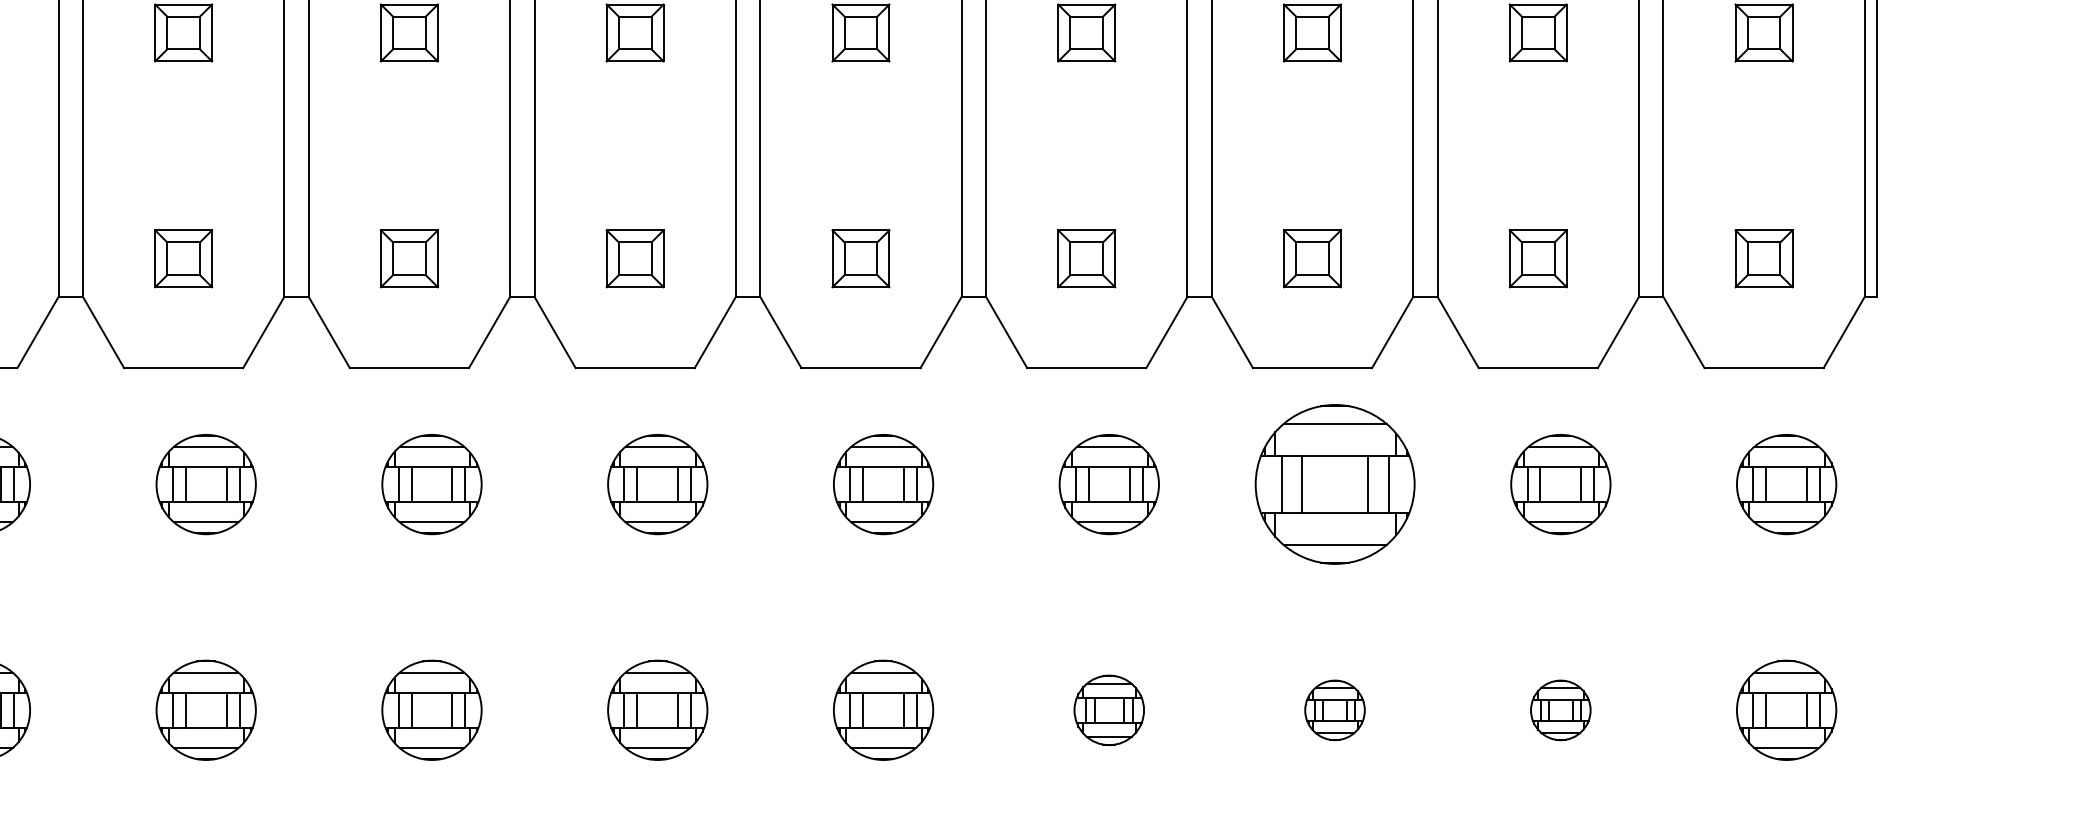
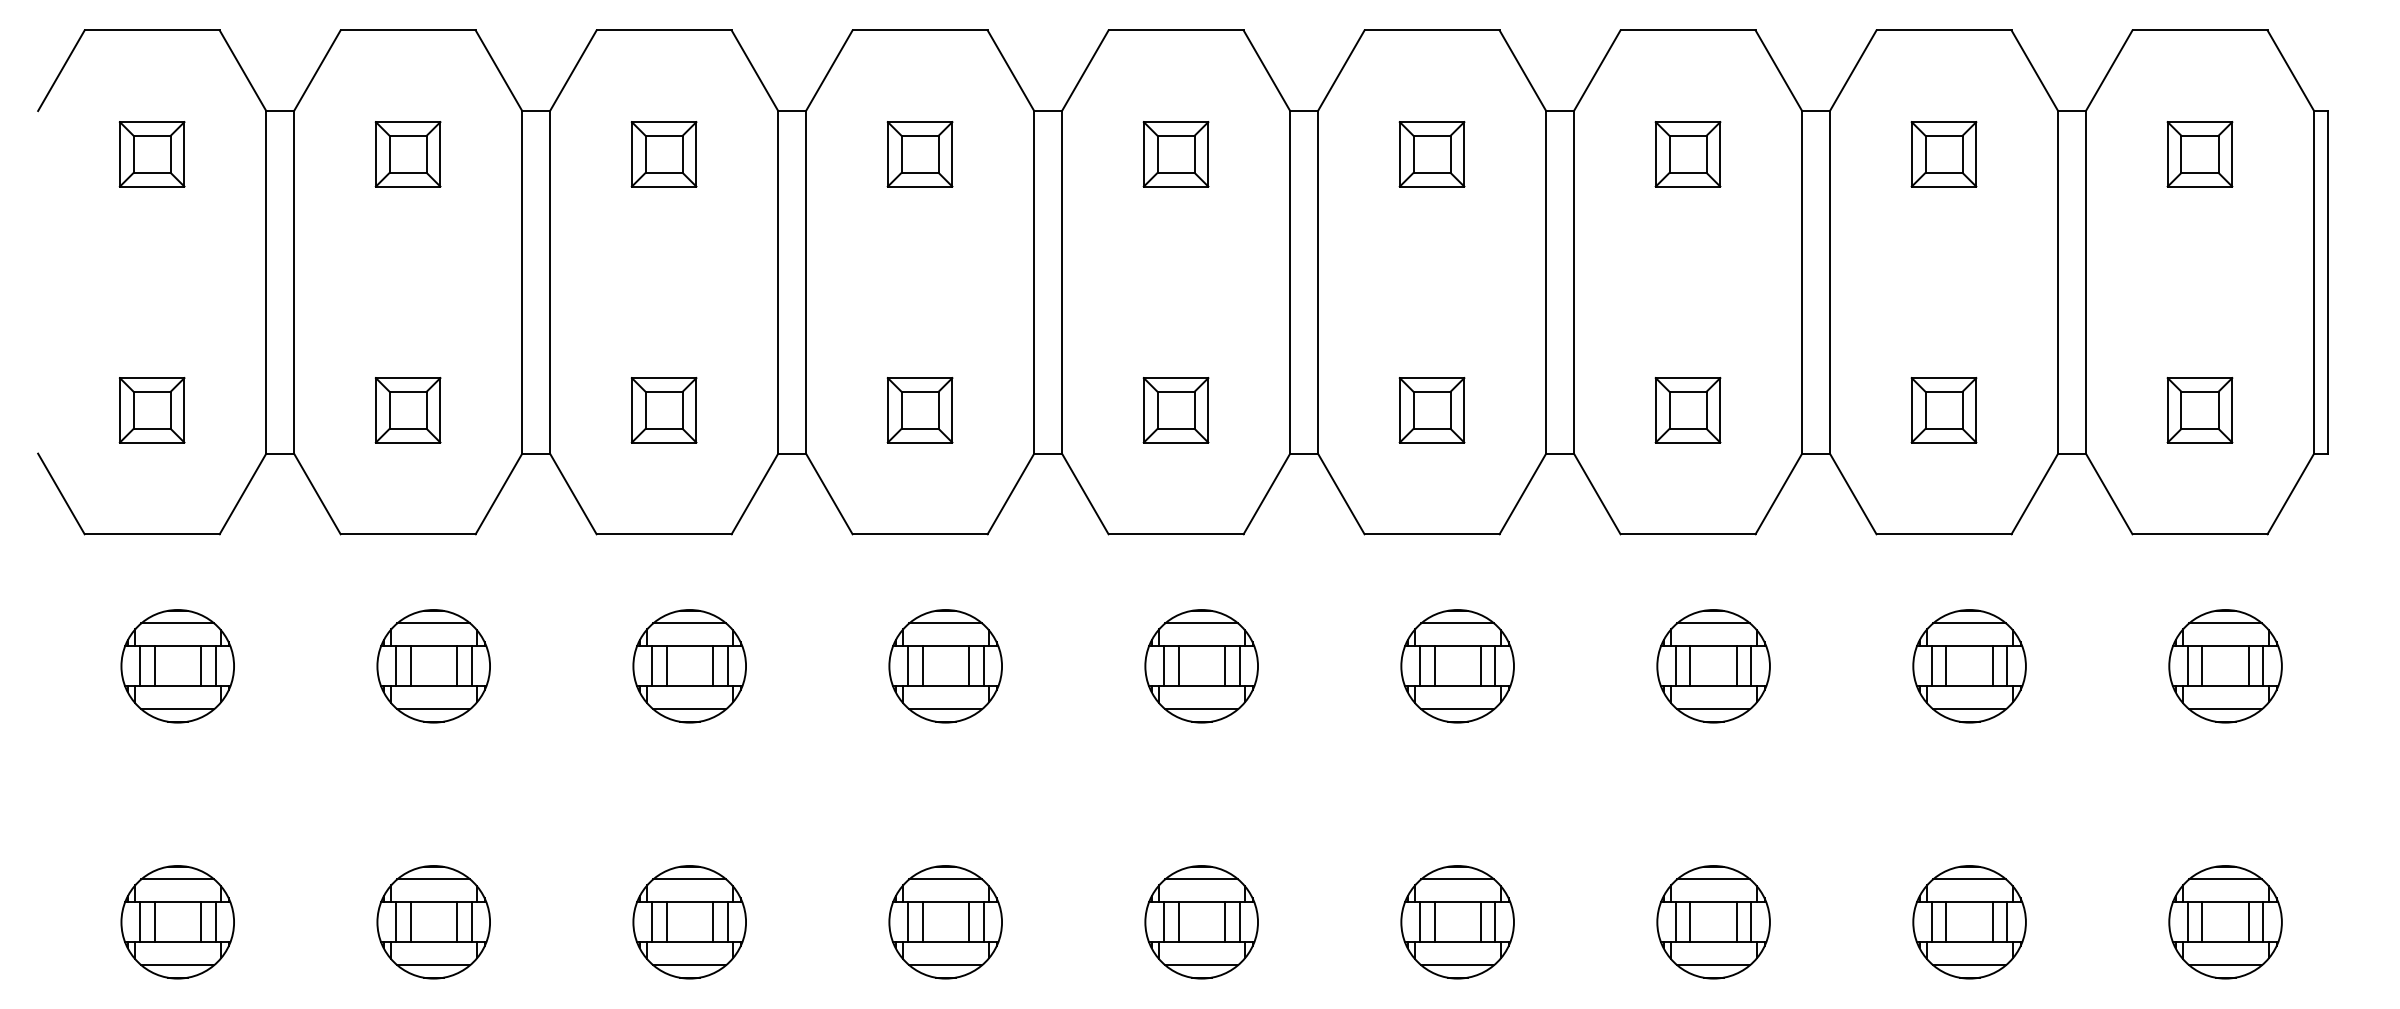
part: (1334, 484) -> (1713, 666), size x0.62
part: (1109, 710) -> (1457, 922), size x1.43
part: (1334, 710) -> (1713, 922), size x1.67
part: (1560, 710) -> (1969, 922), size x1.67

